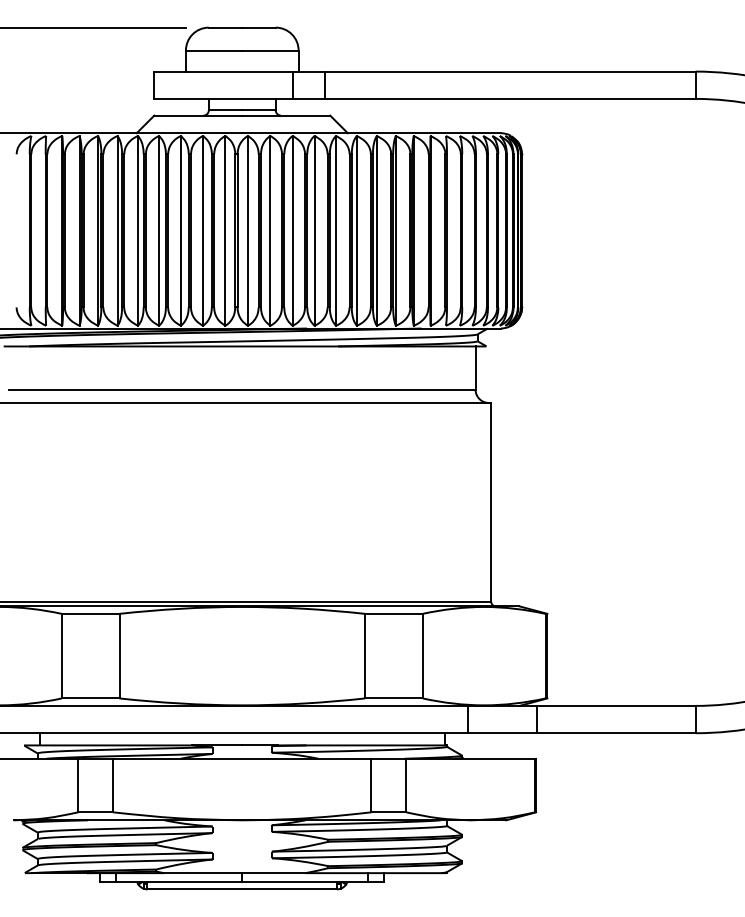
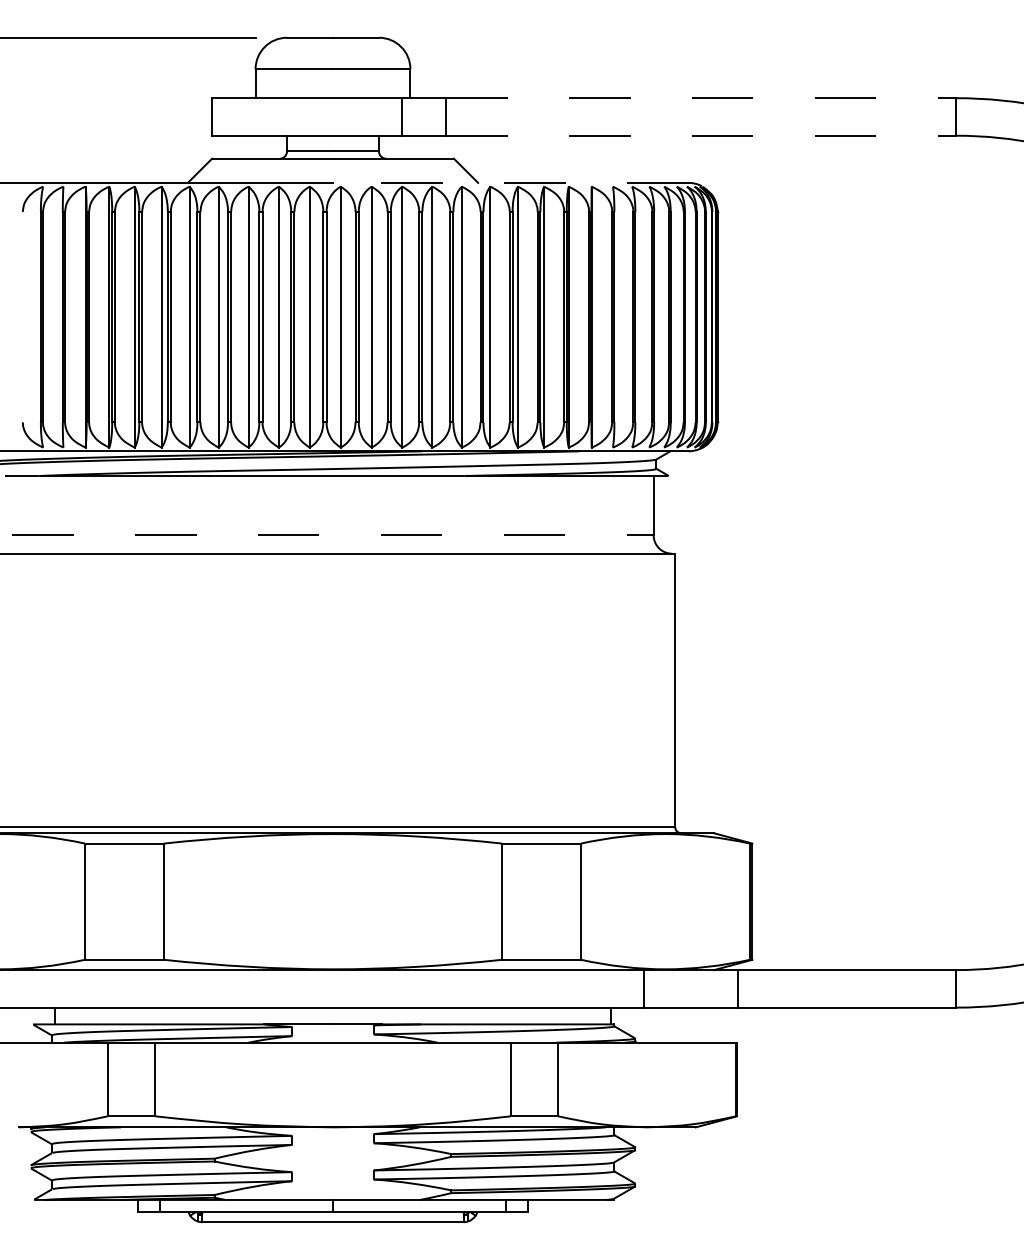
line: (510, 71) -> (701, 98), solid -> dashed
line: (510, 98) -> (701, 135), solid -> dashed
line: (371, 132) -> (510, 182), solid -> dashed
line: (241, 389) -> (332, 535), solid -> dashed

